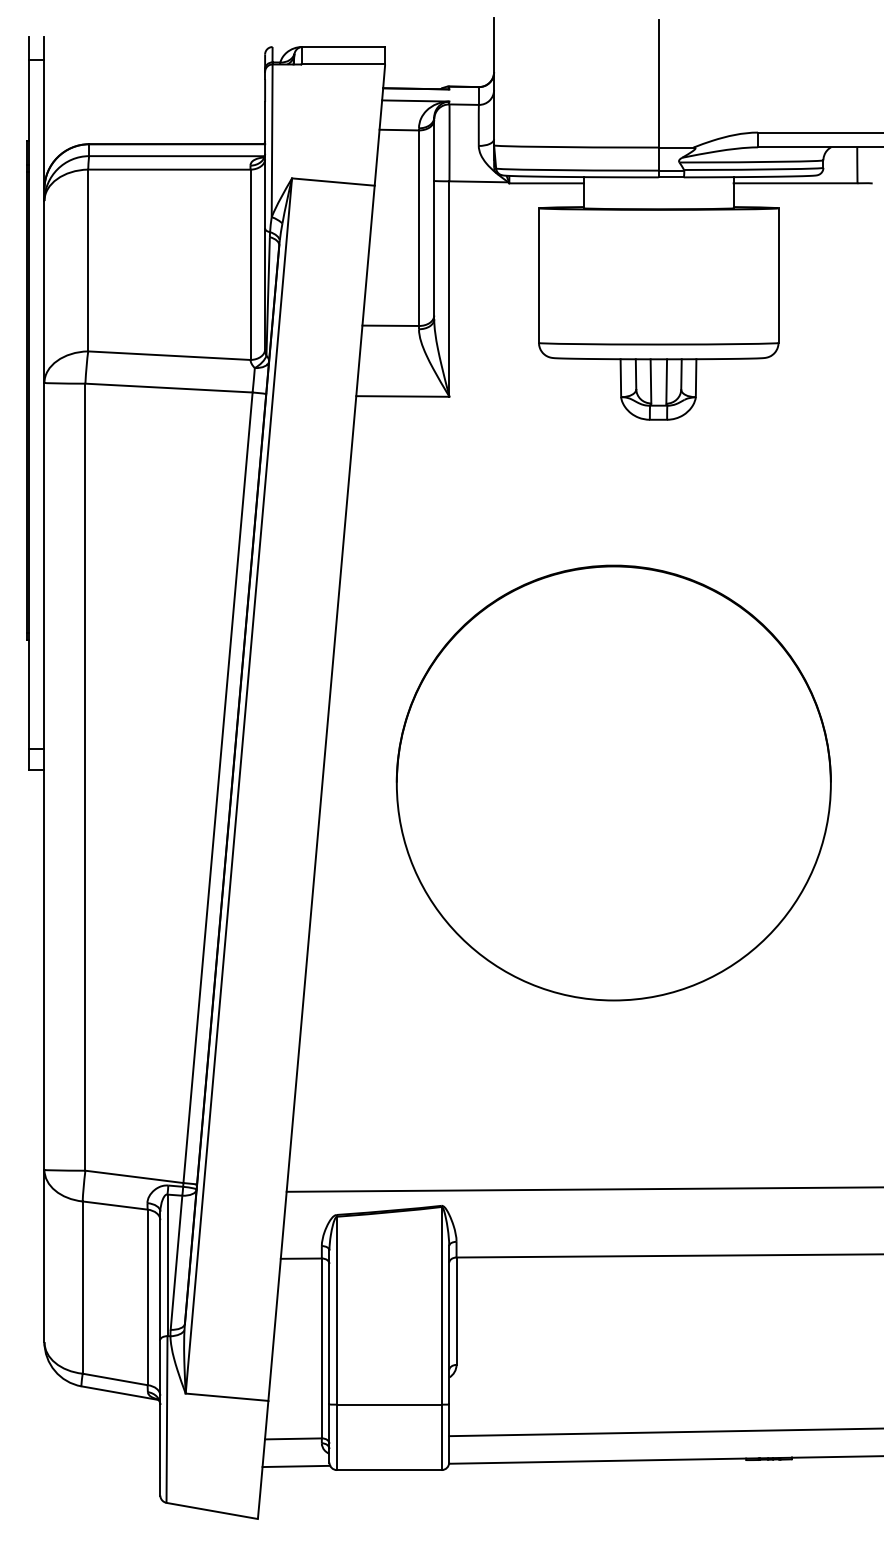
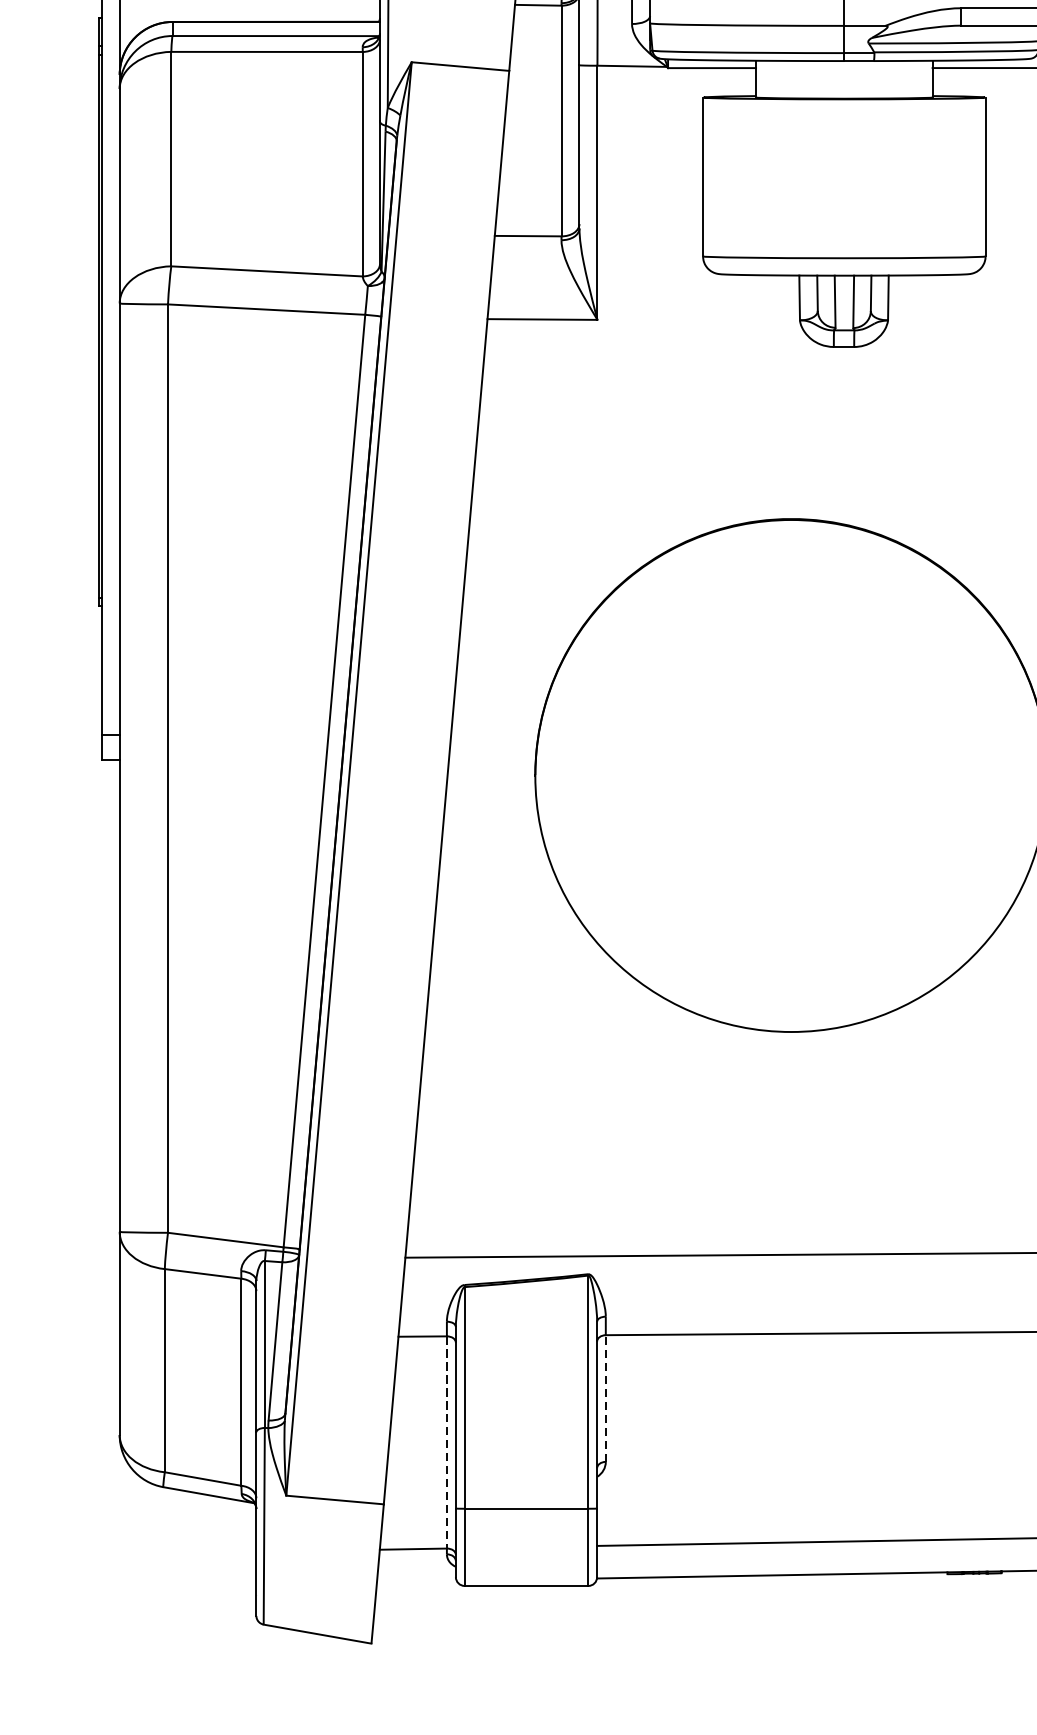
line: (456, 1311) -> (605, 1398), solid -> dashed
line: (321, 1348) -> (446, 1442), solid -> dashed
line: (296, 1466) -> (417, 1581), removed

